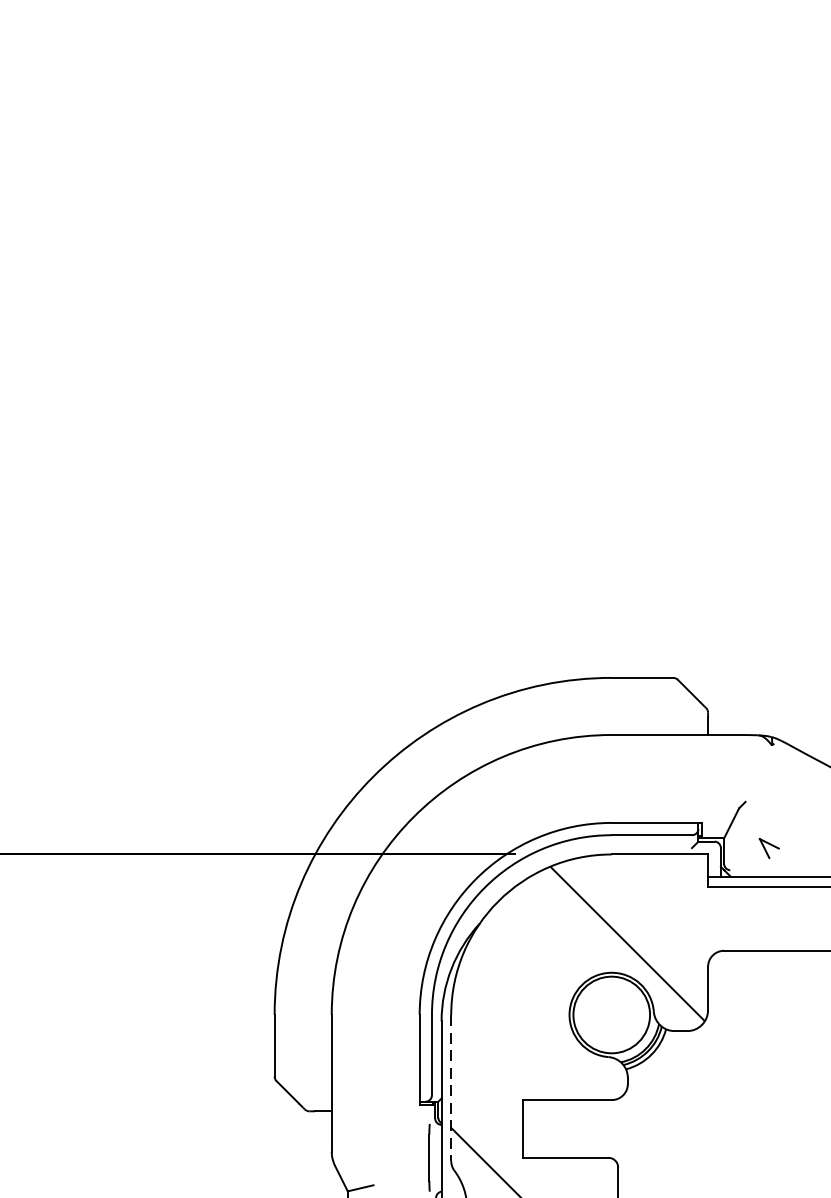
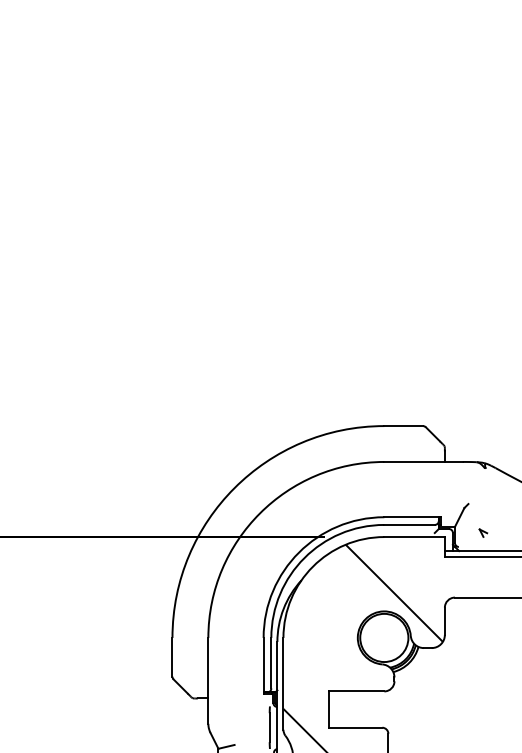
part: (769, 847) -> (483, 532), size x0.62
line: (451, 1087) -> (283, 683), dashed -> solid

